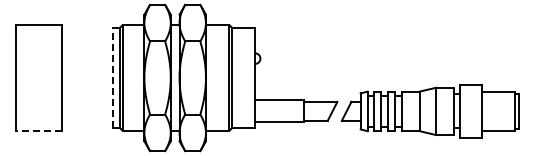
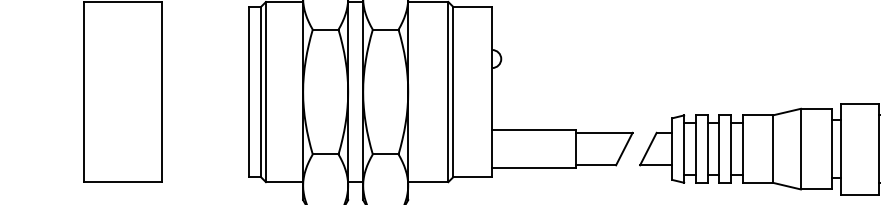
line: (112, 77) -> (248, 91), dashed -> solid
line: (38, 130) -> (122, 181), dashed -> solid

